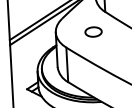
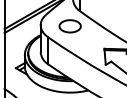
part: (92, 32) -> (69, 26), size x1.67

